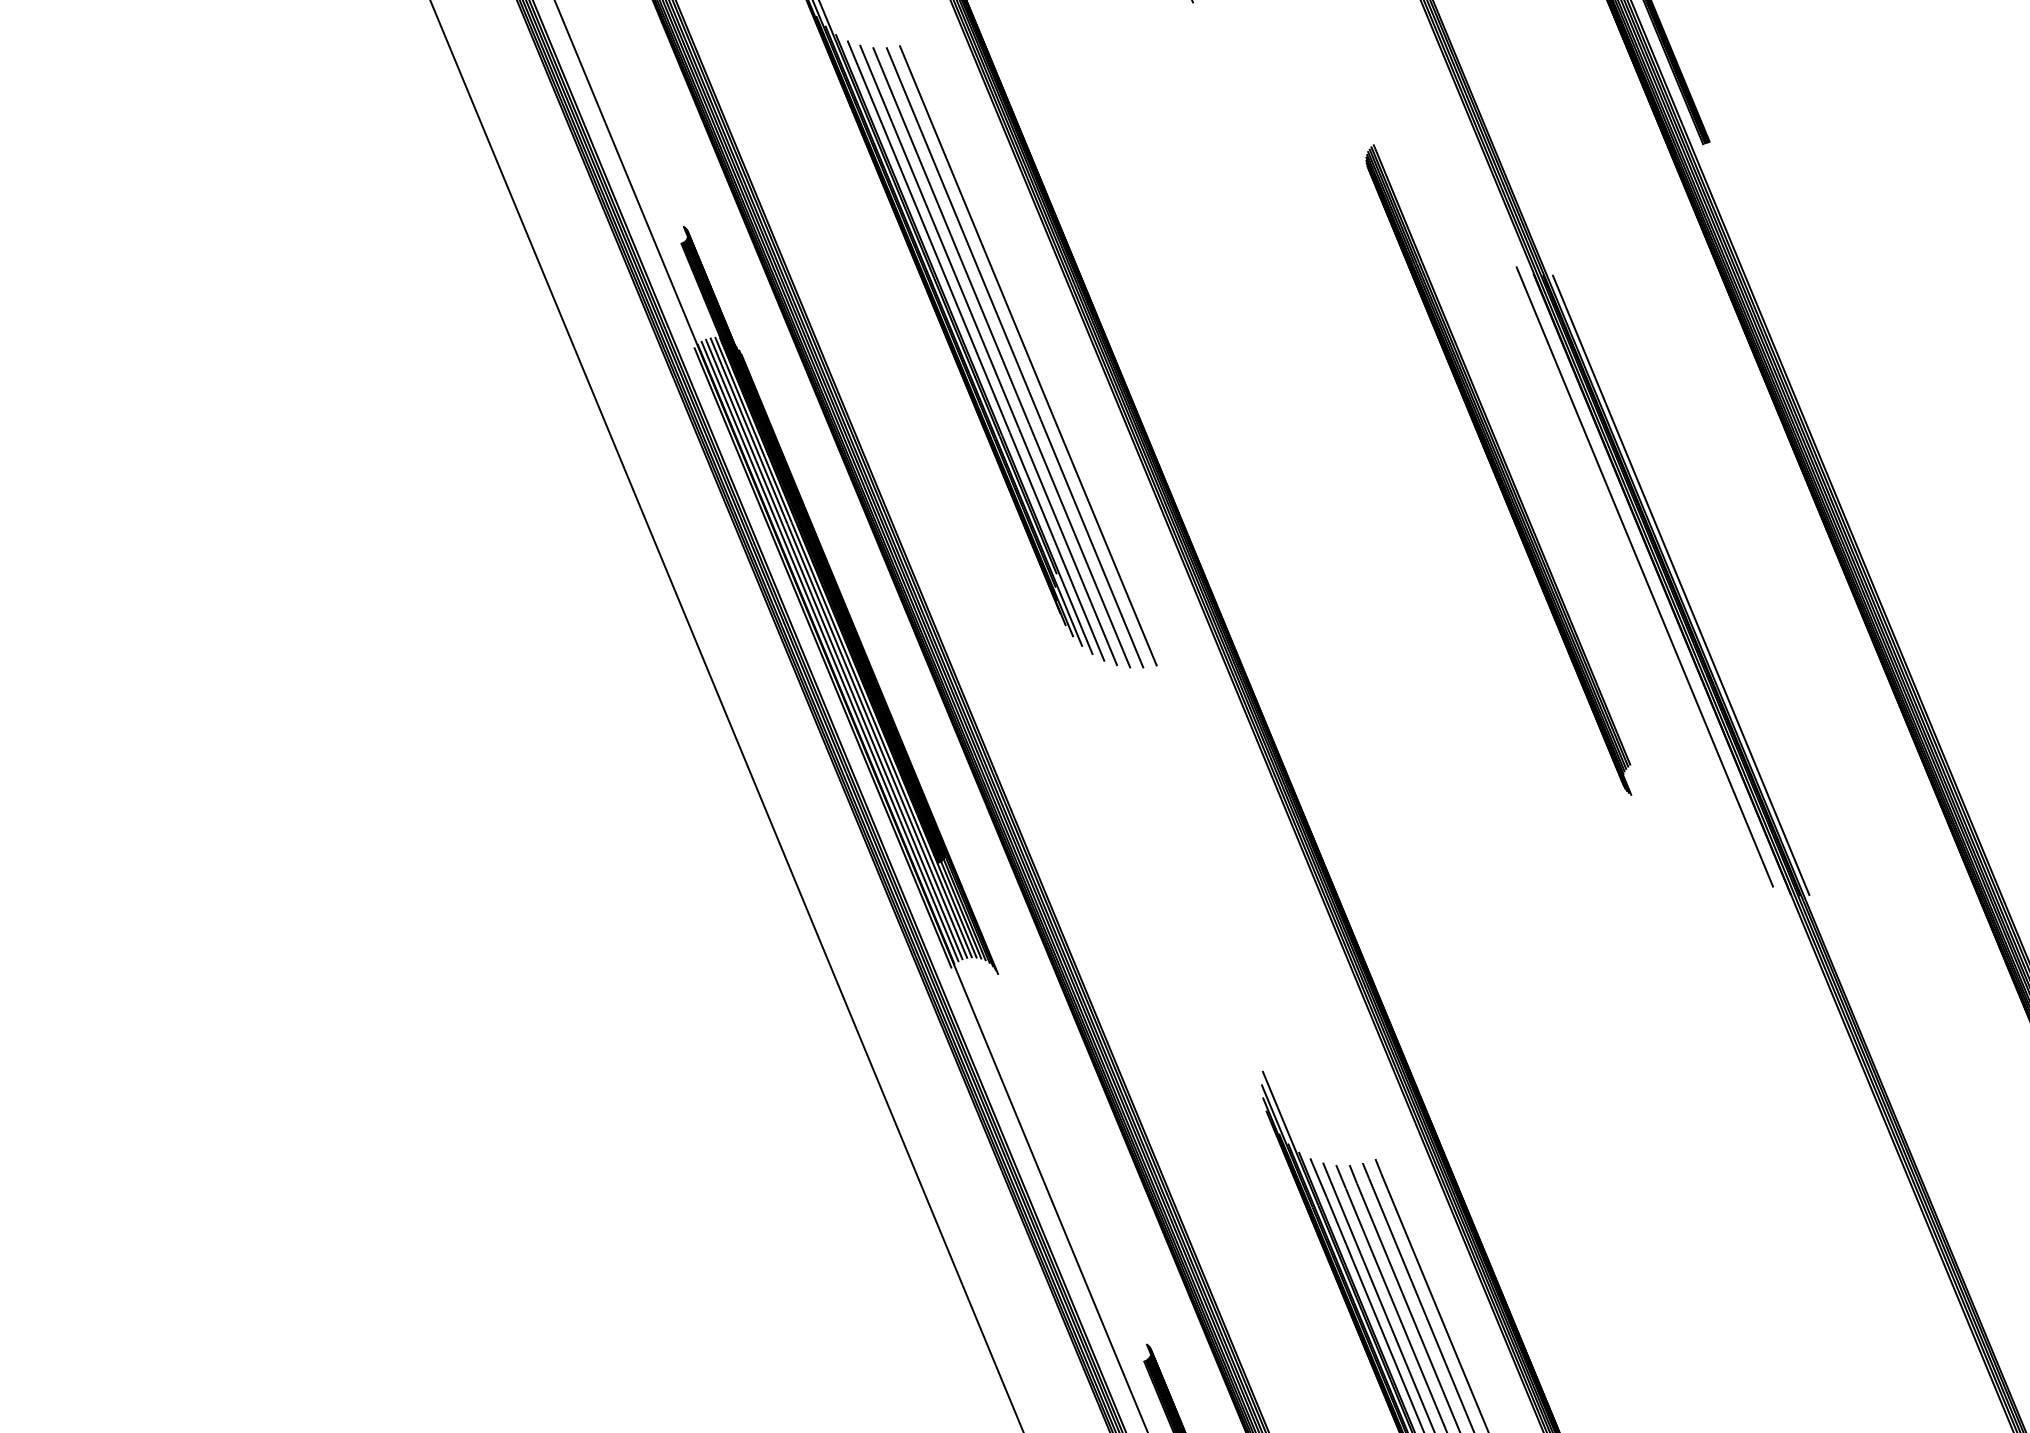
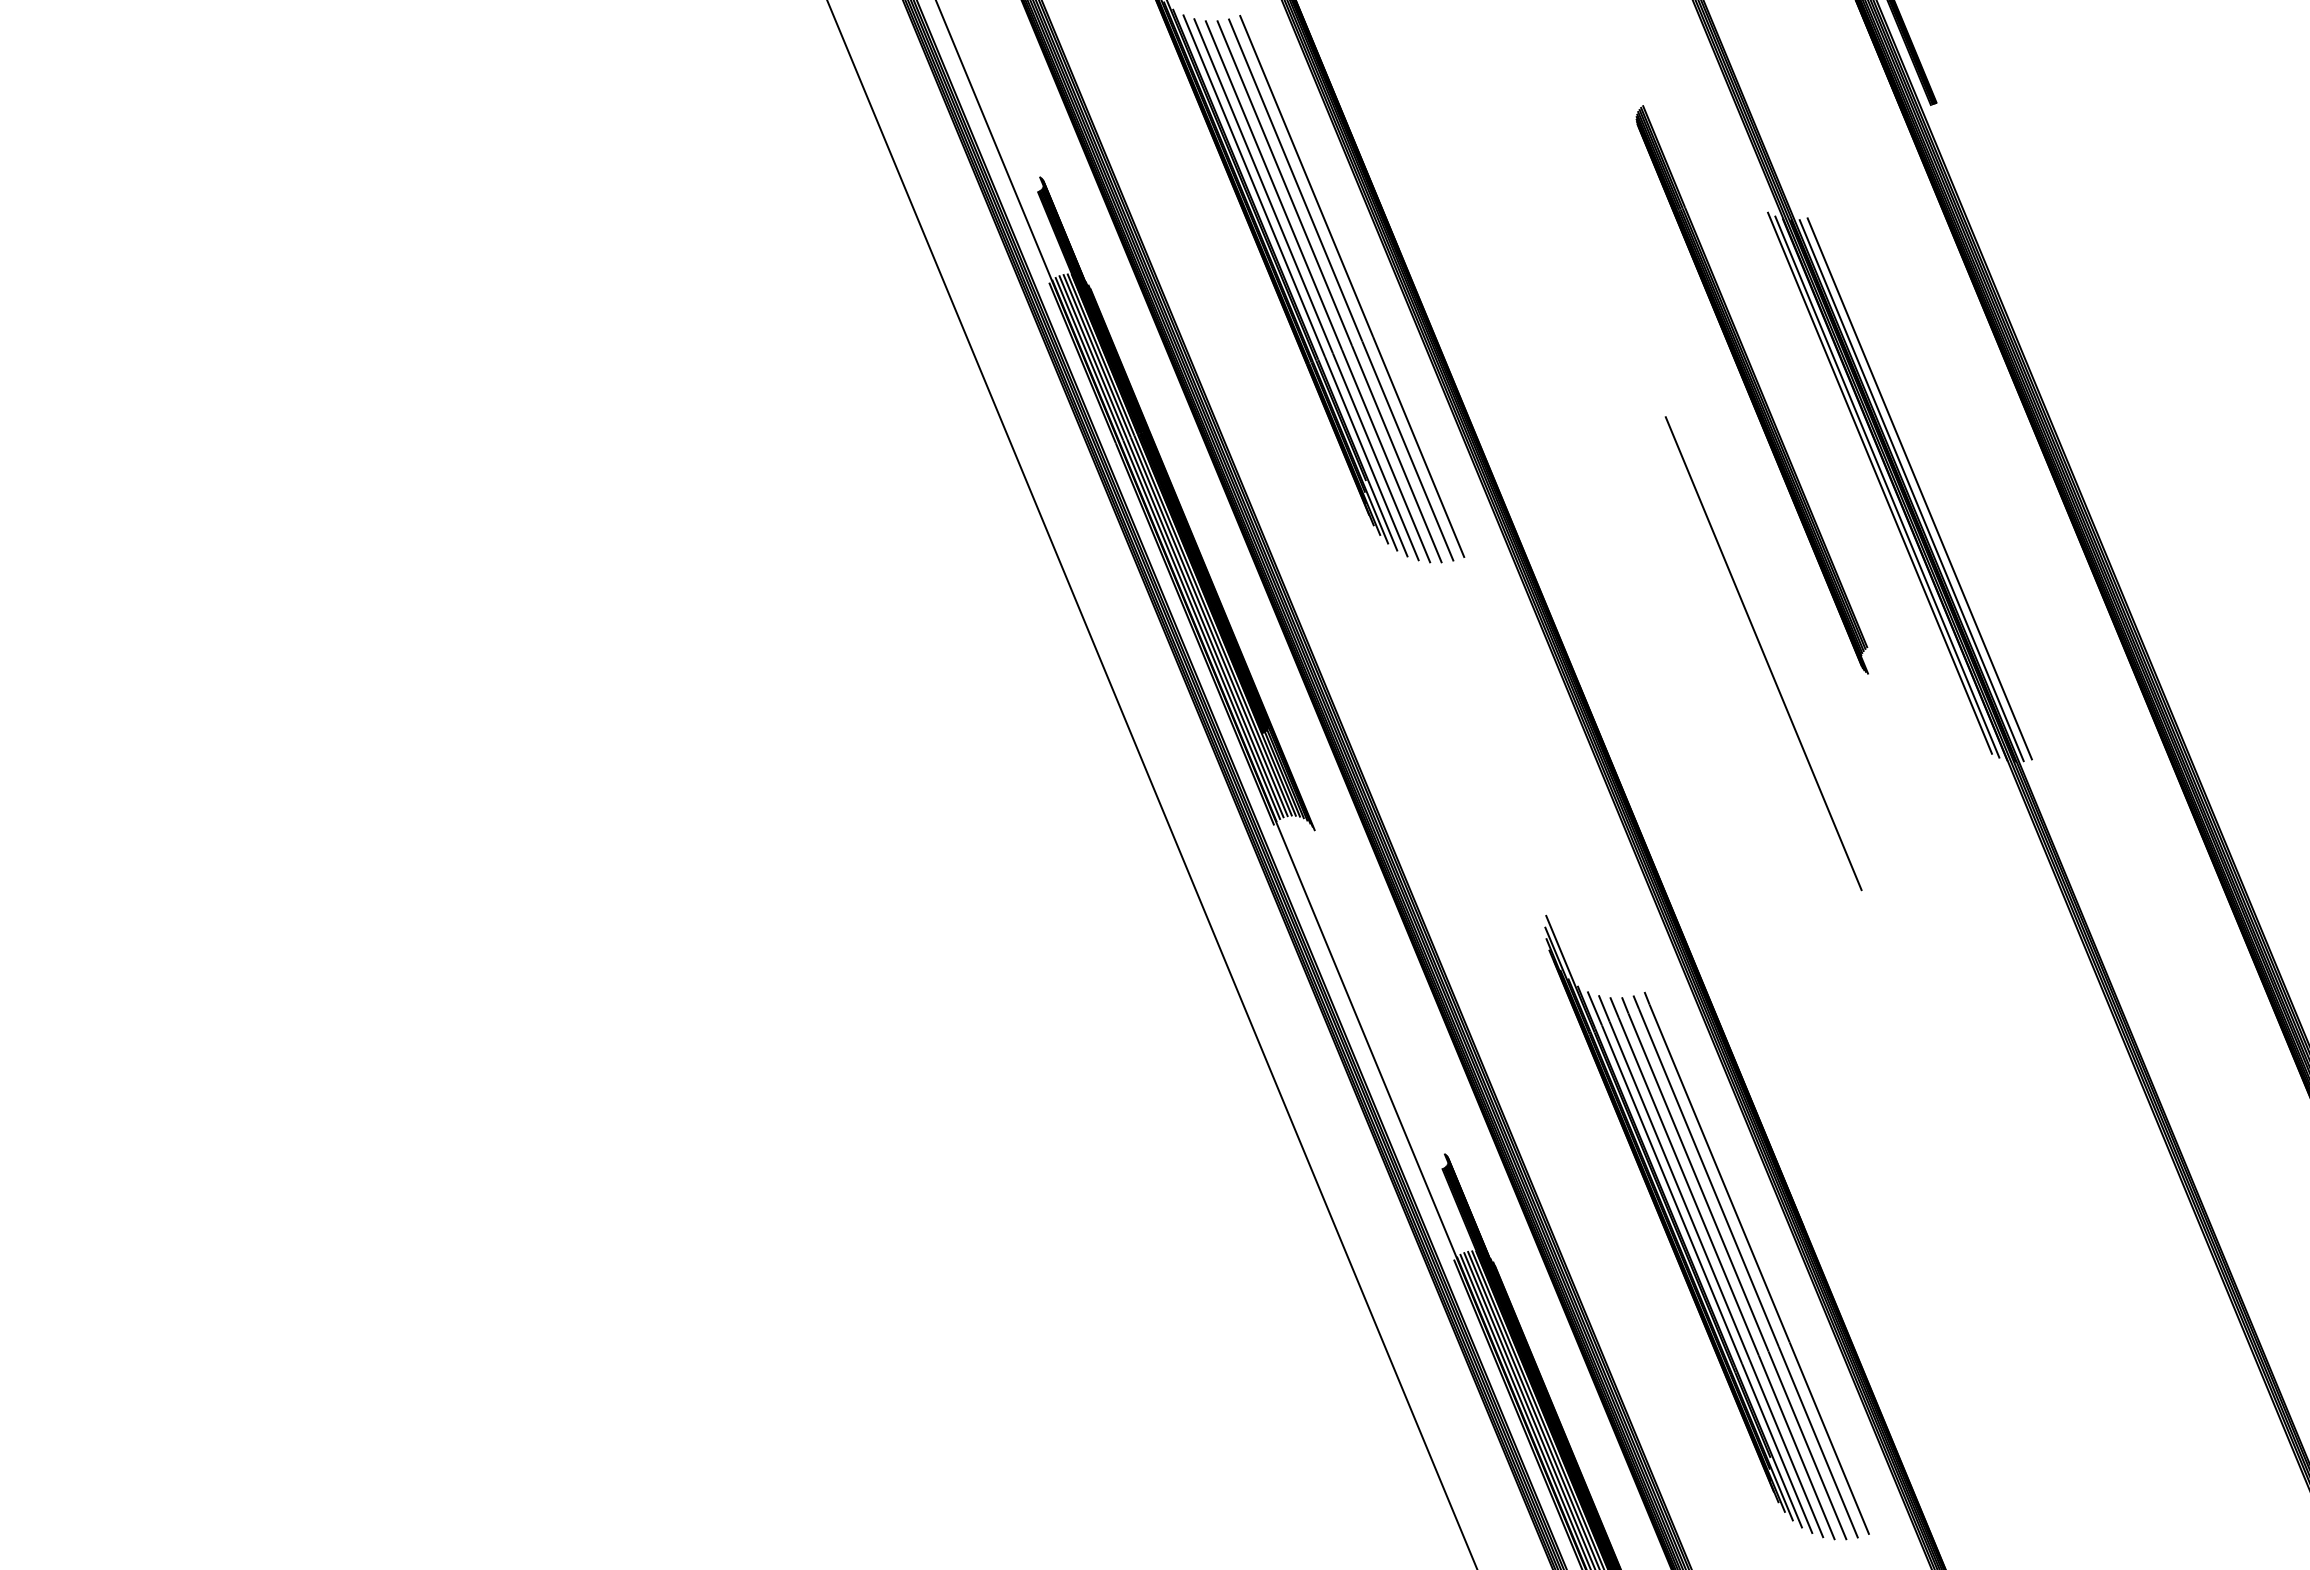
line: (1041, 351) -> (1352, 286), added
line: (1653, 580) -> (1887, 486), added
line: (1690, 582) -> (1919, 488), added
line: (1511, 771) -> (1763, 653), added

